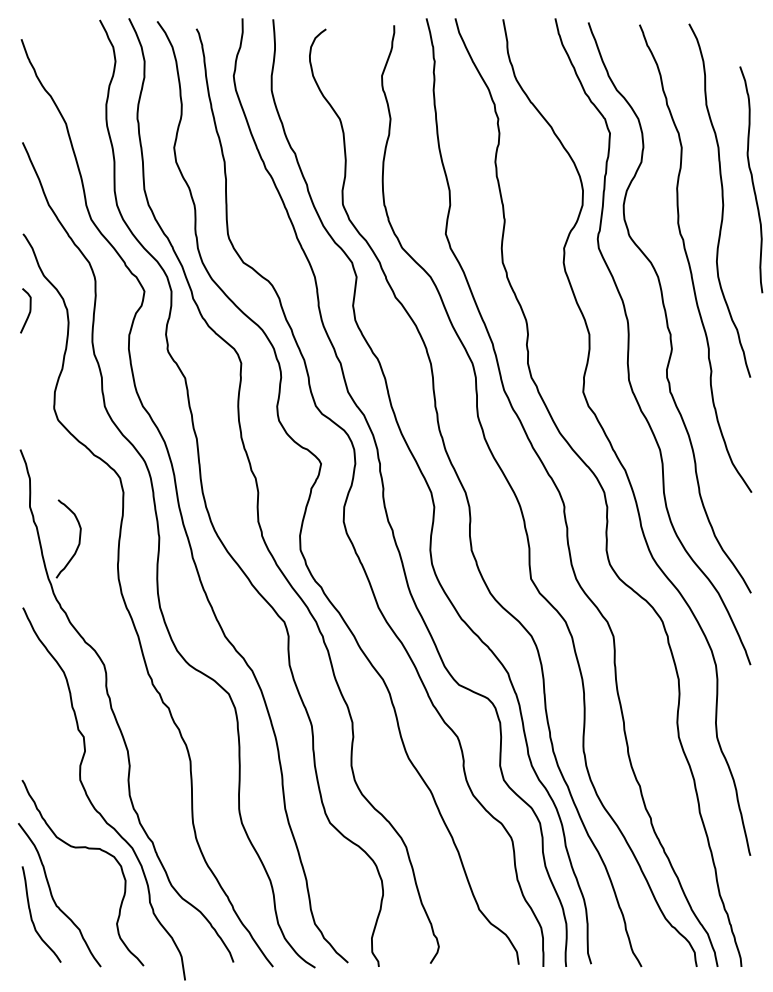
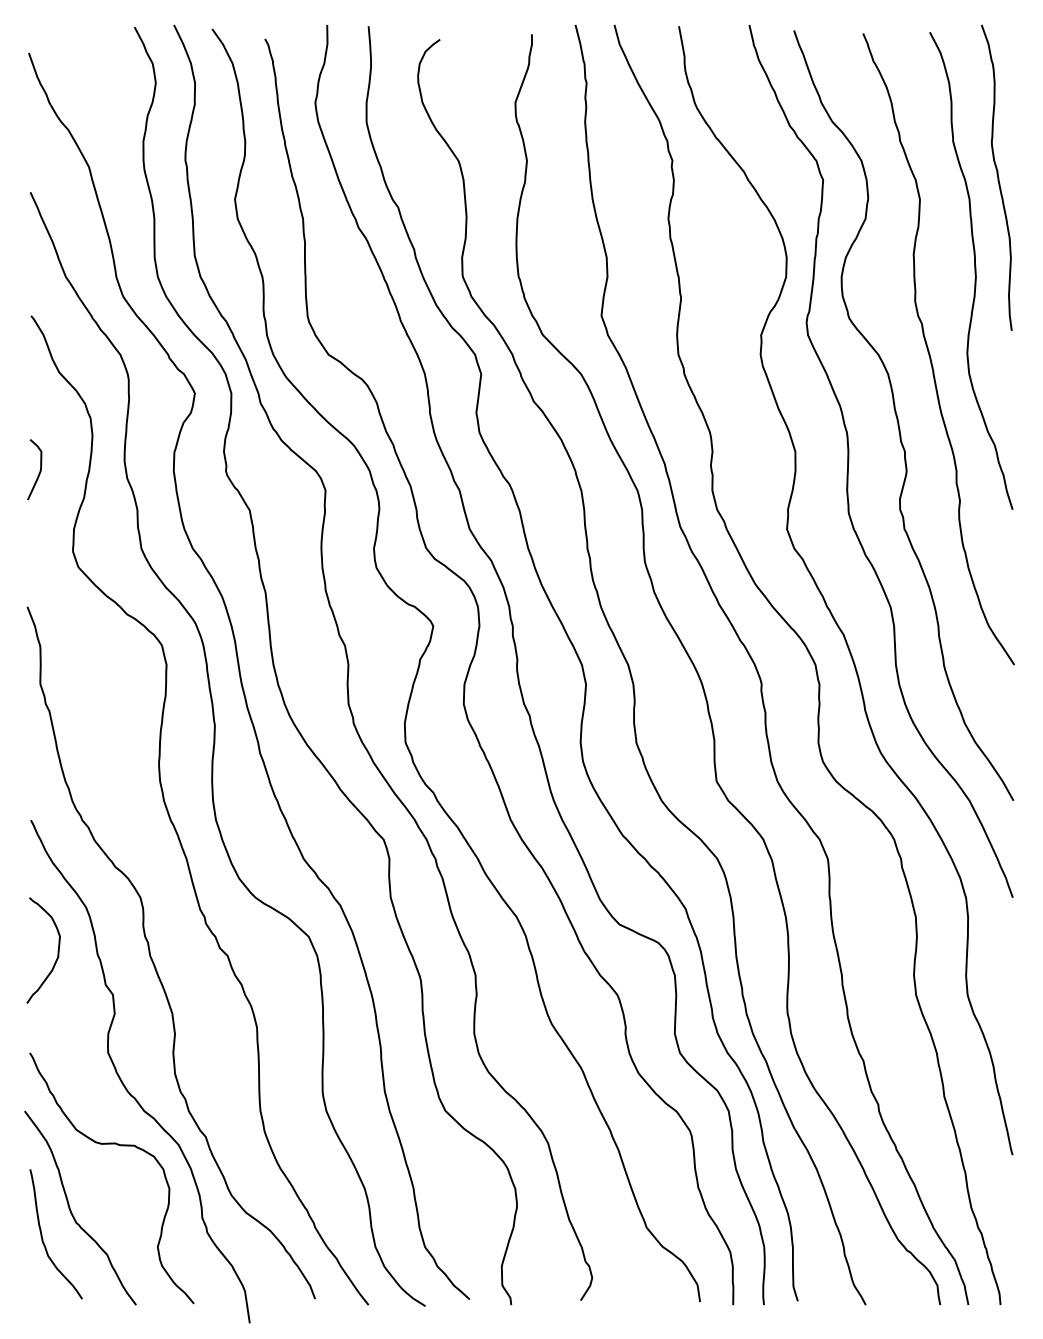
curve: (751, 179) -> (997, 177), moved
curve: (29, 311) -> (39, 470), moved
curve: (78, 538) -> (57, 950), moved

